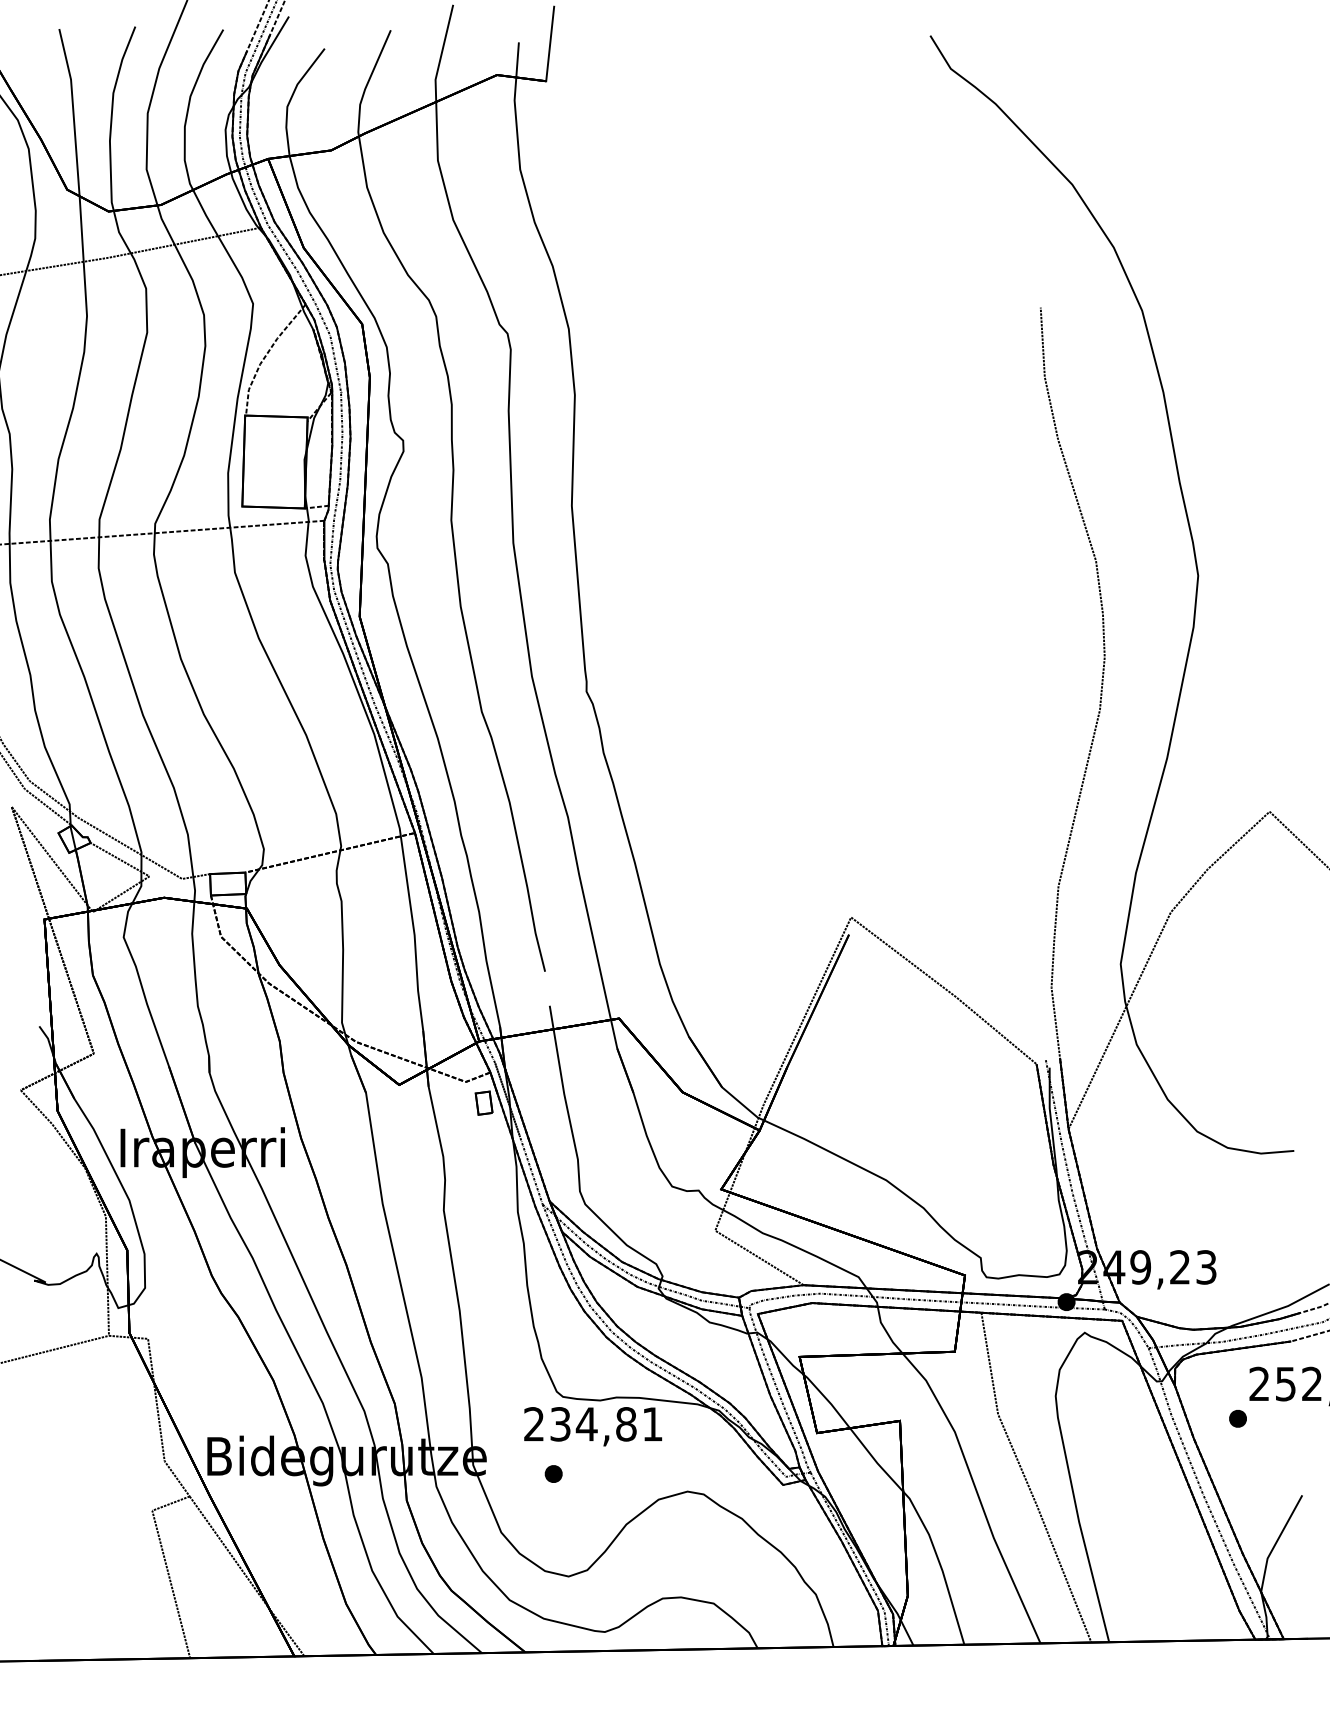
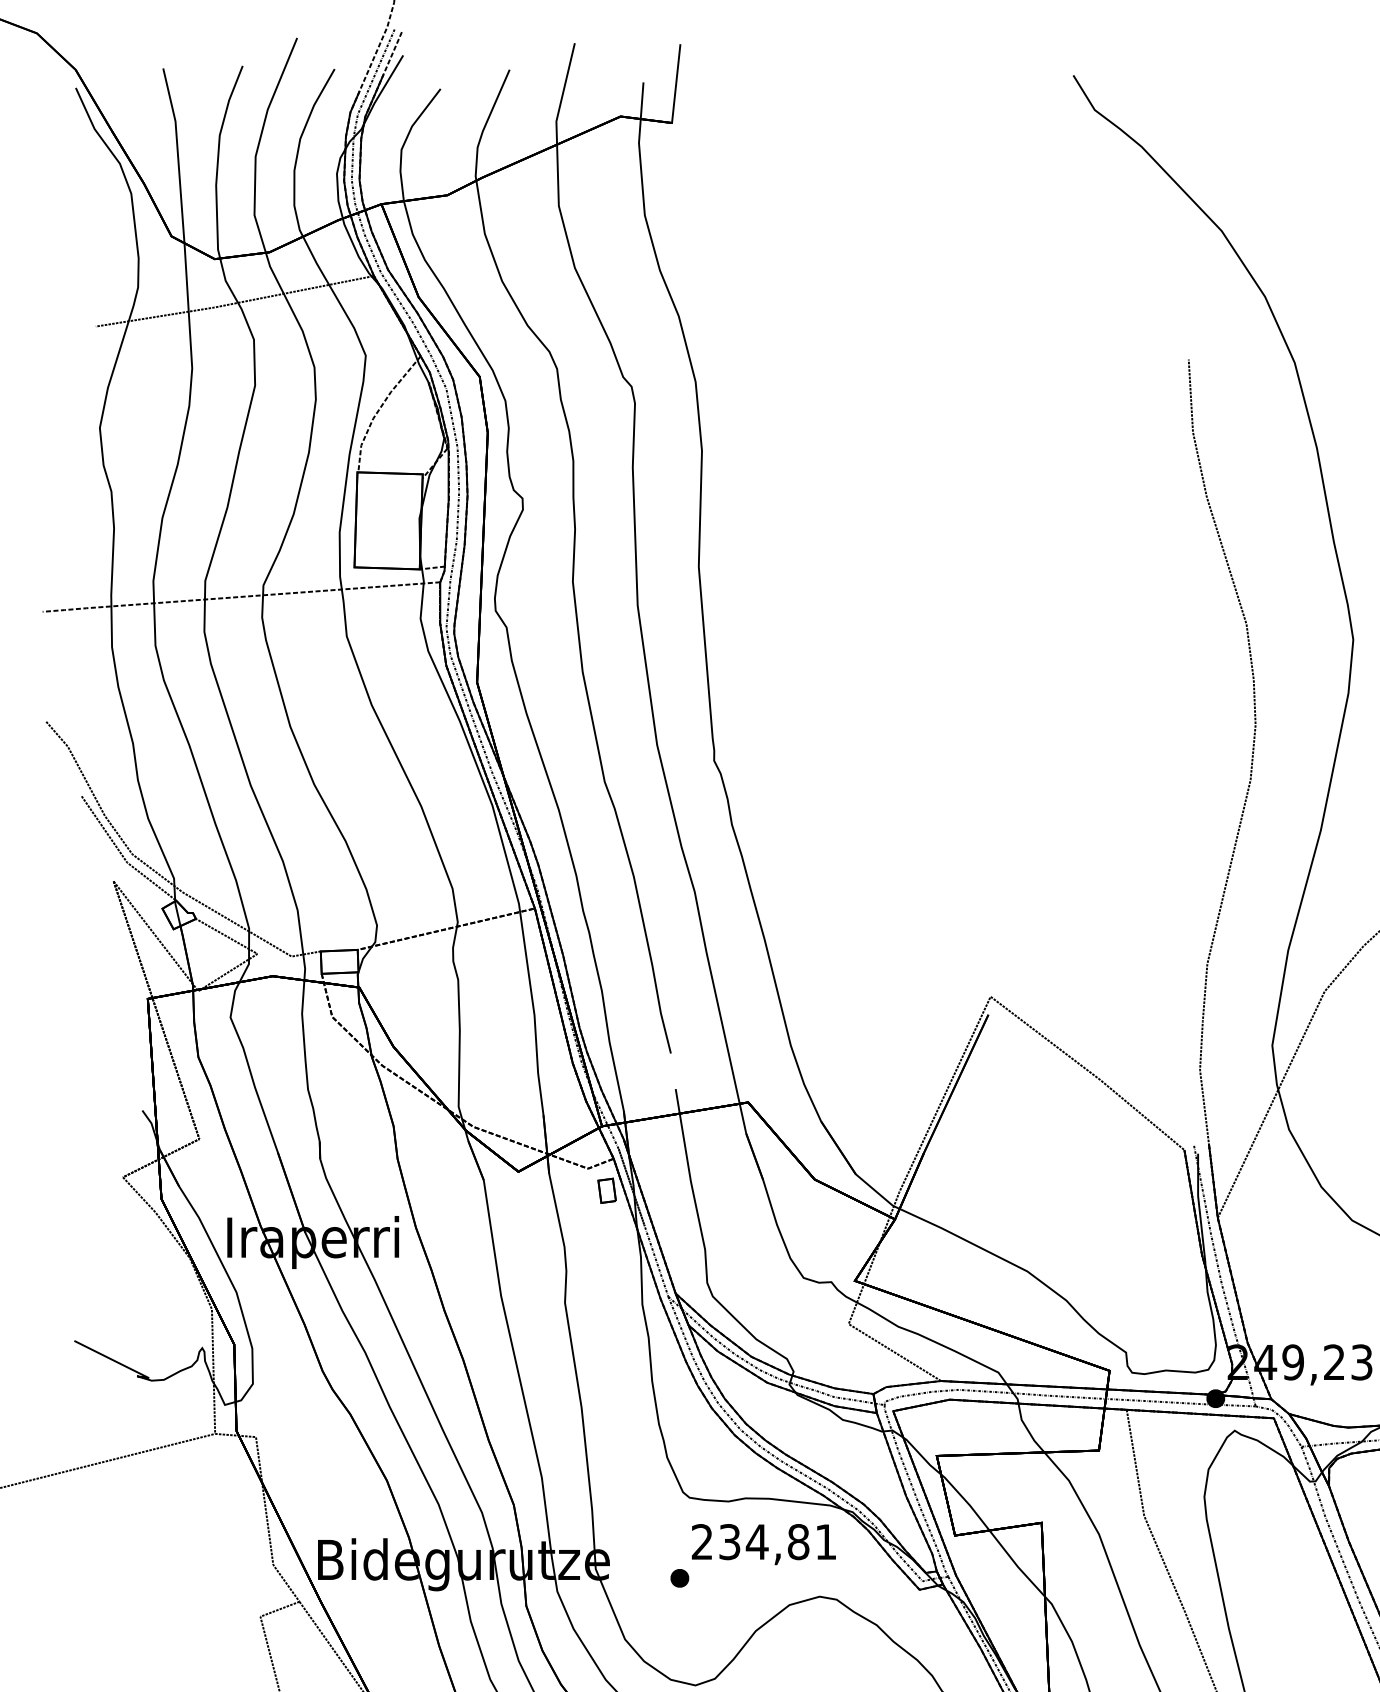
text: (593, 1426) -> (764, 1544), moved

